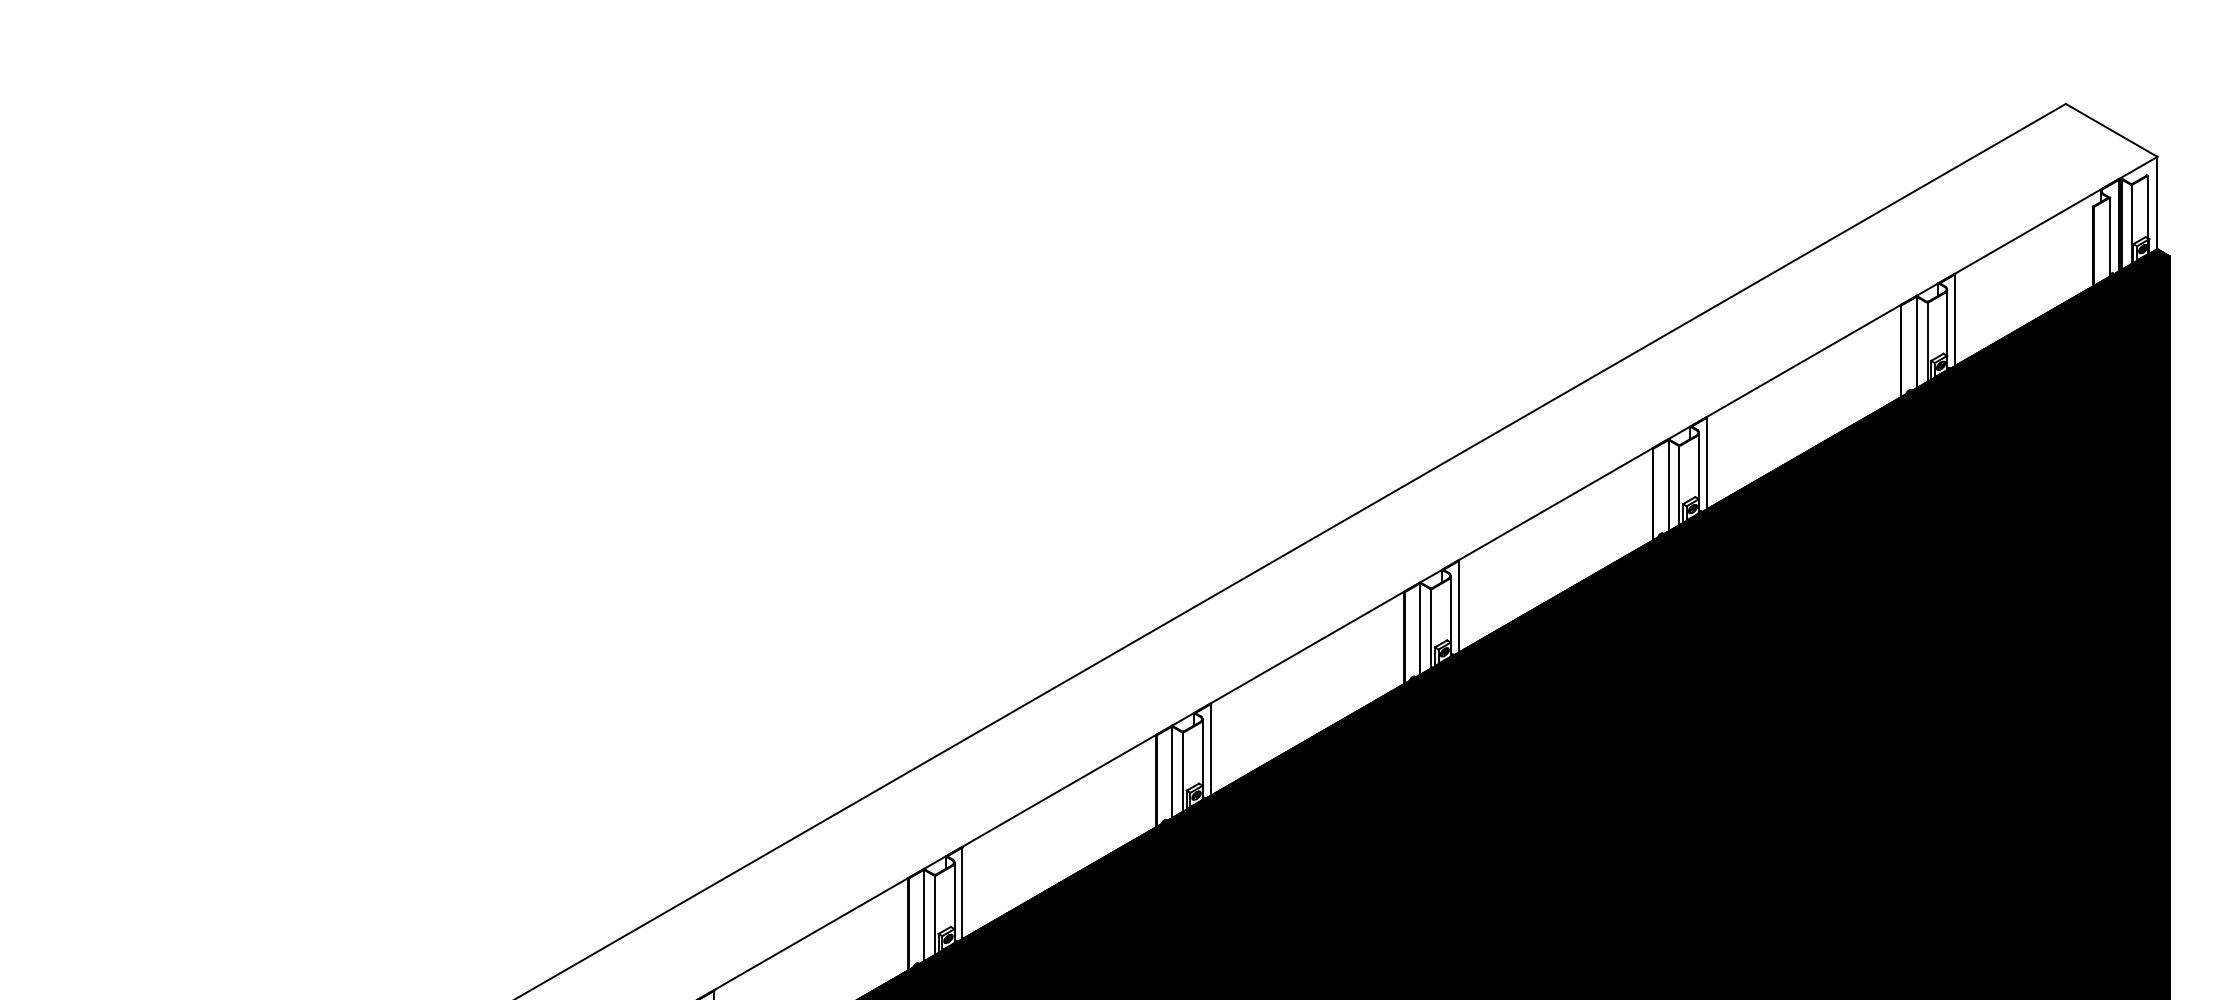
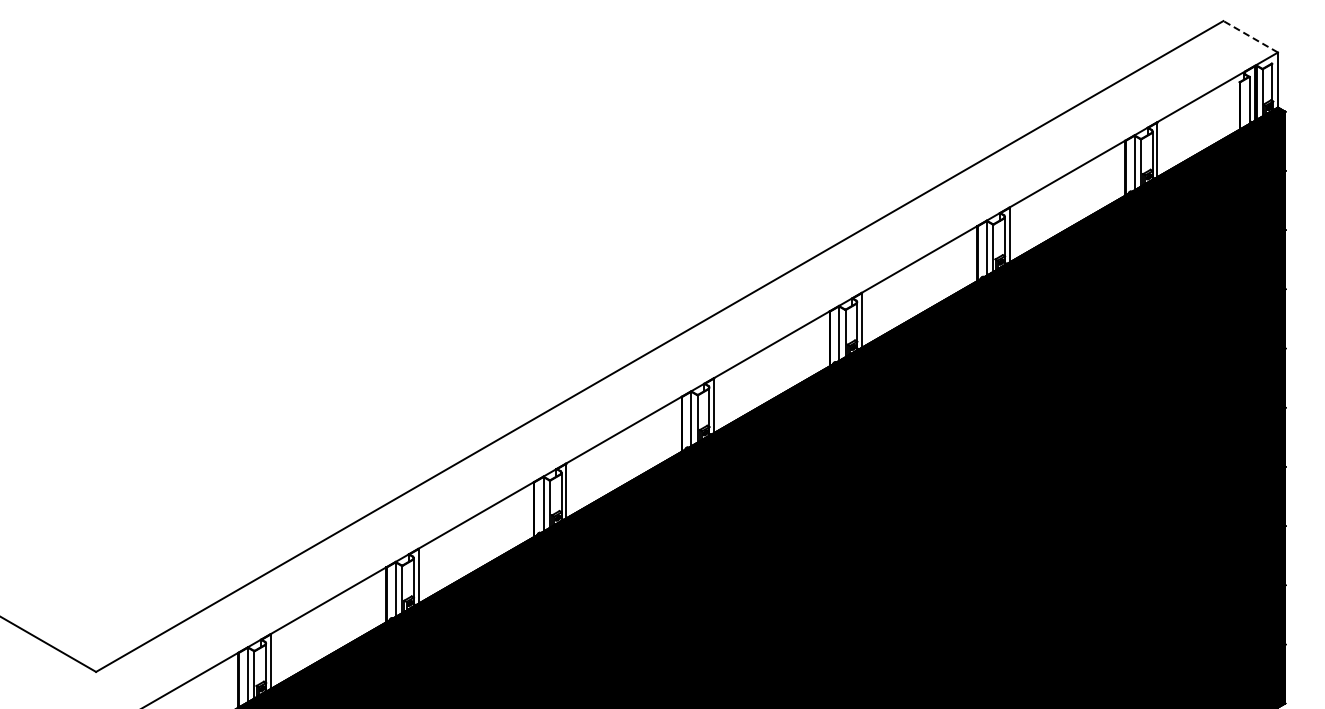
line: (2111, 129) -> (1250, 36), solid -> dashed

